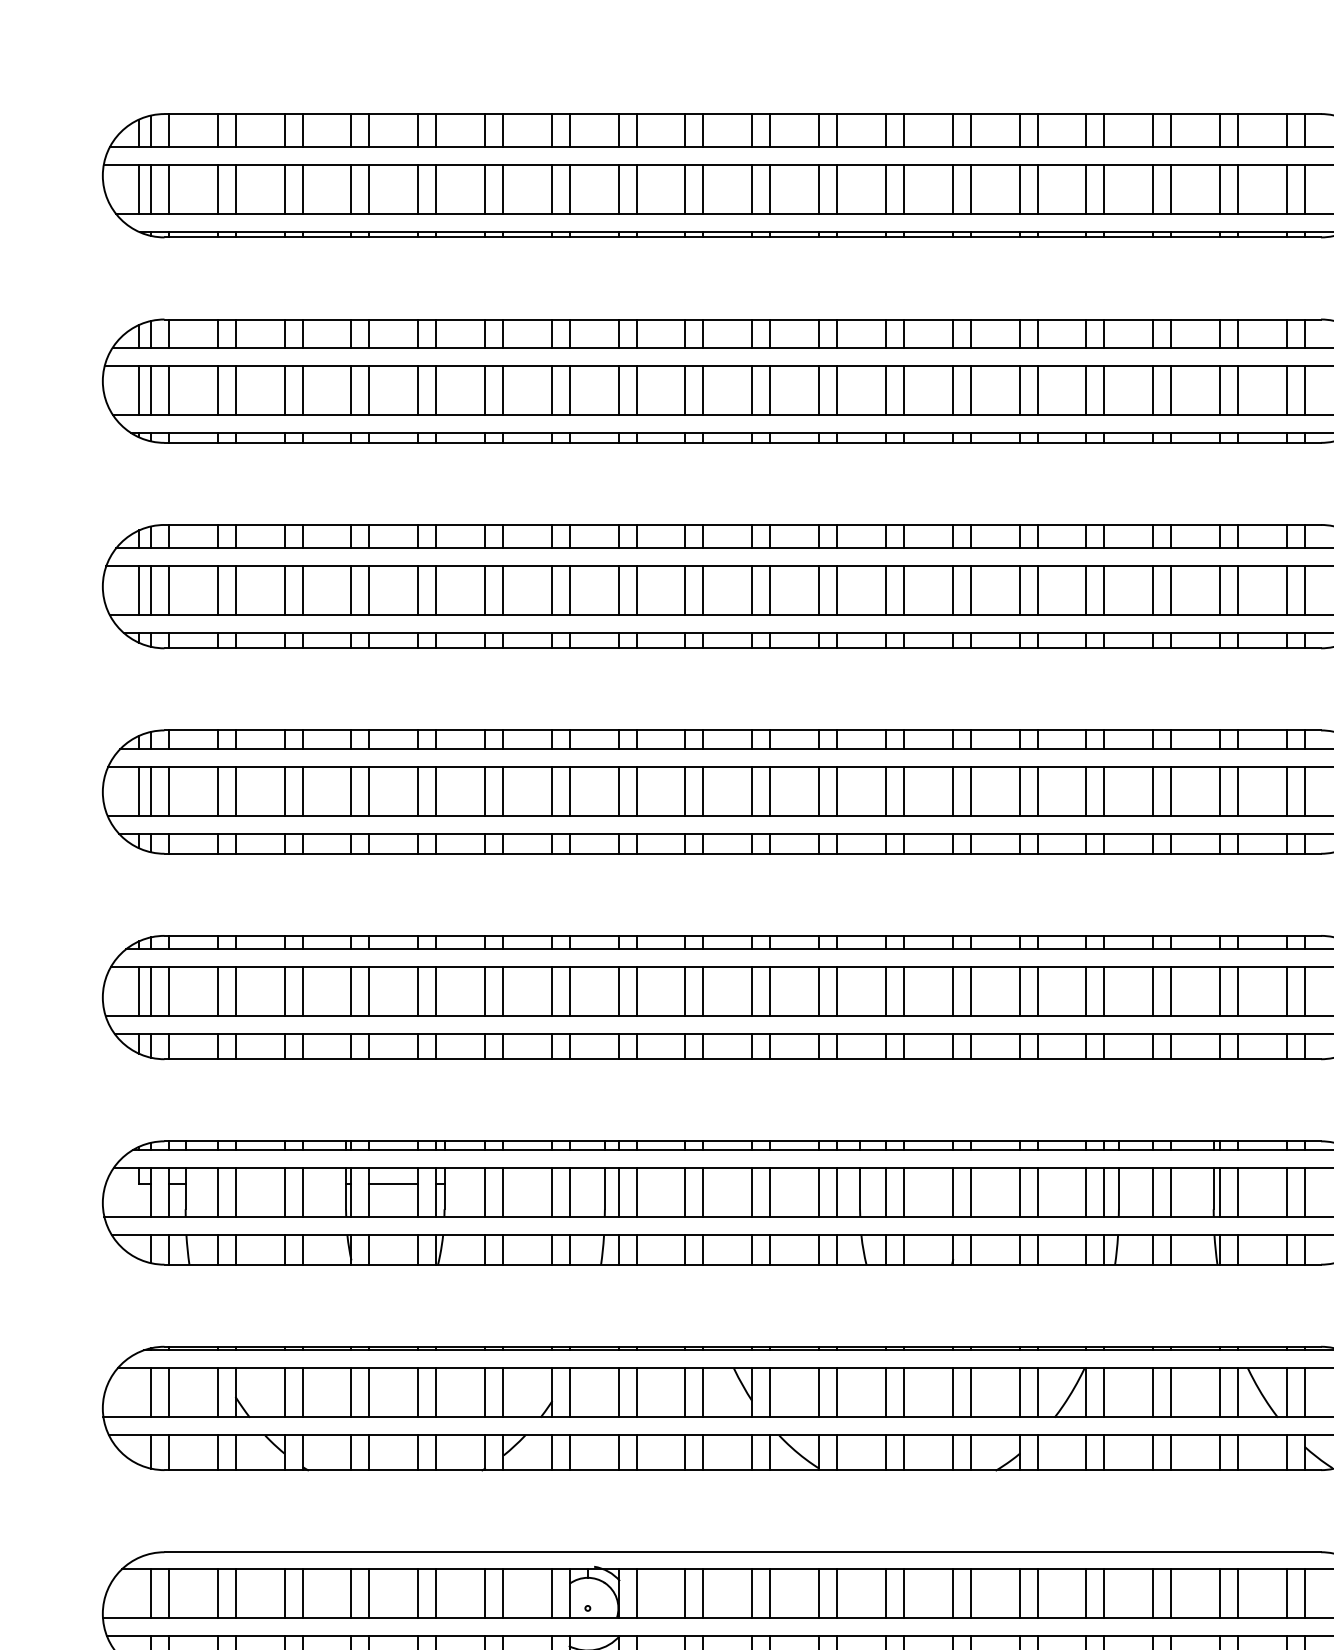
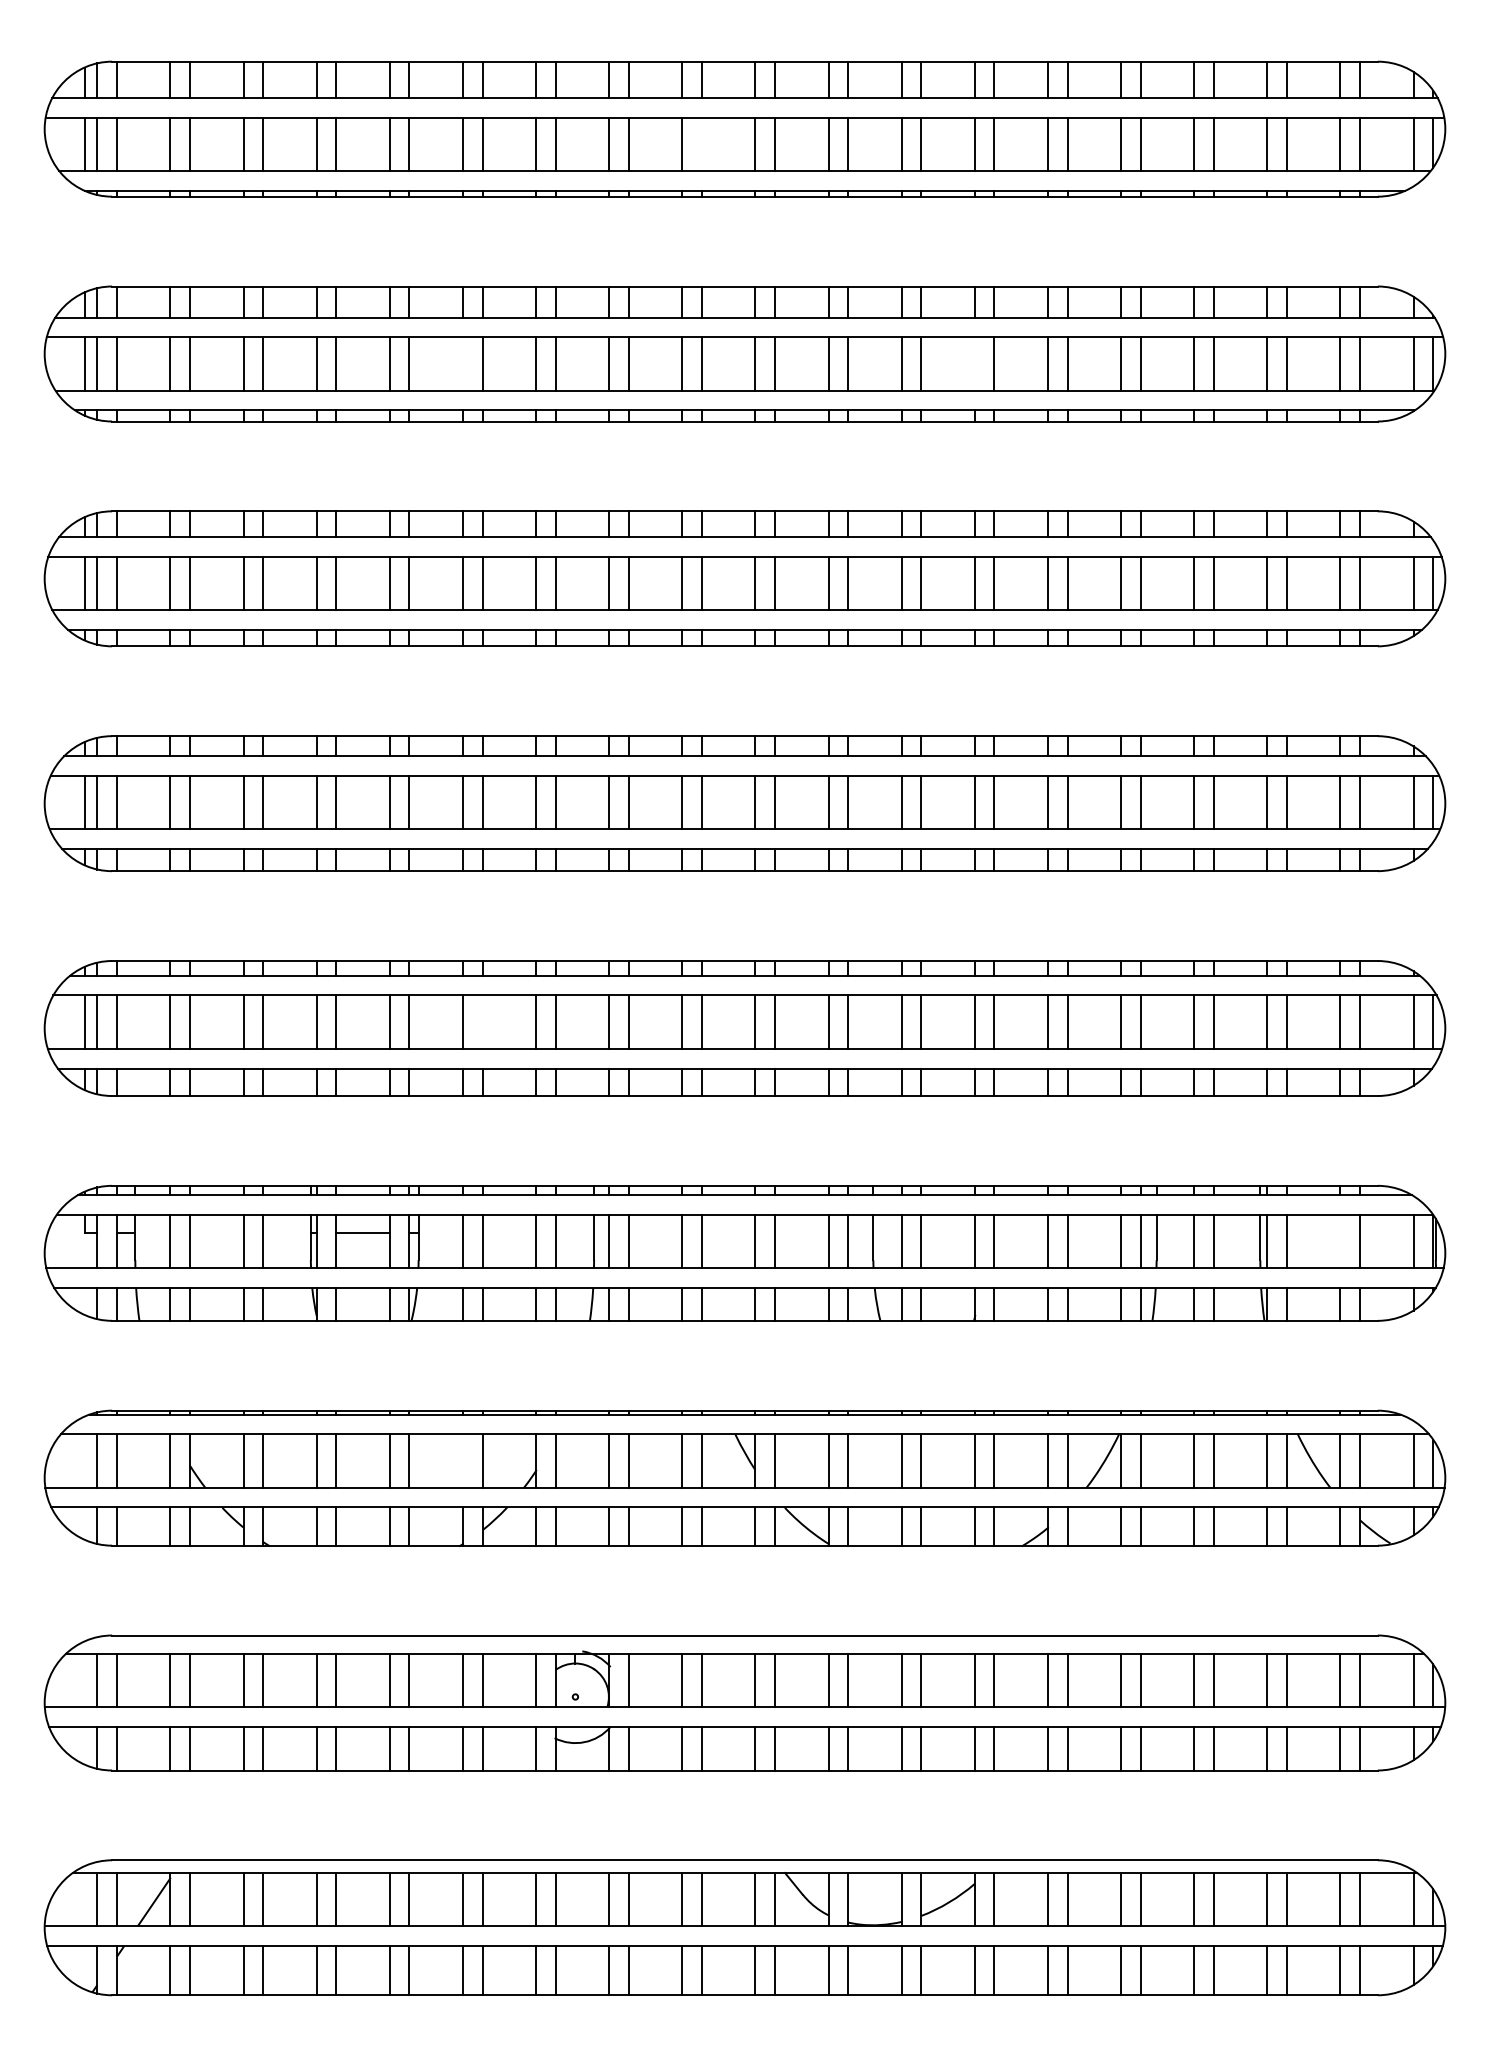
line: (703, 189) -> (701, 144), removed
line: (484, 389) -> (462, 363), removed
line: (952, 389) -> (974, 363), removed
line: (502, 991) -> (482, 1021), removed
line: (1286, 1192) -> (1340, 1241), removed
line: (484, 1392) -> (462, 1460), removed

